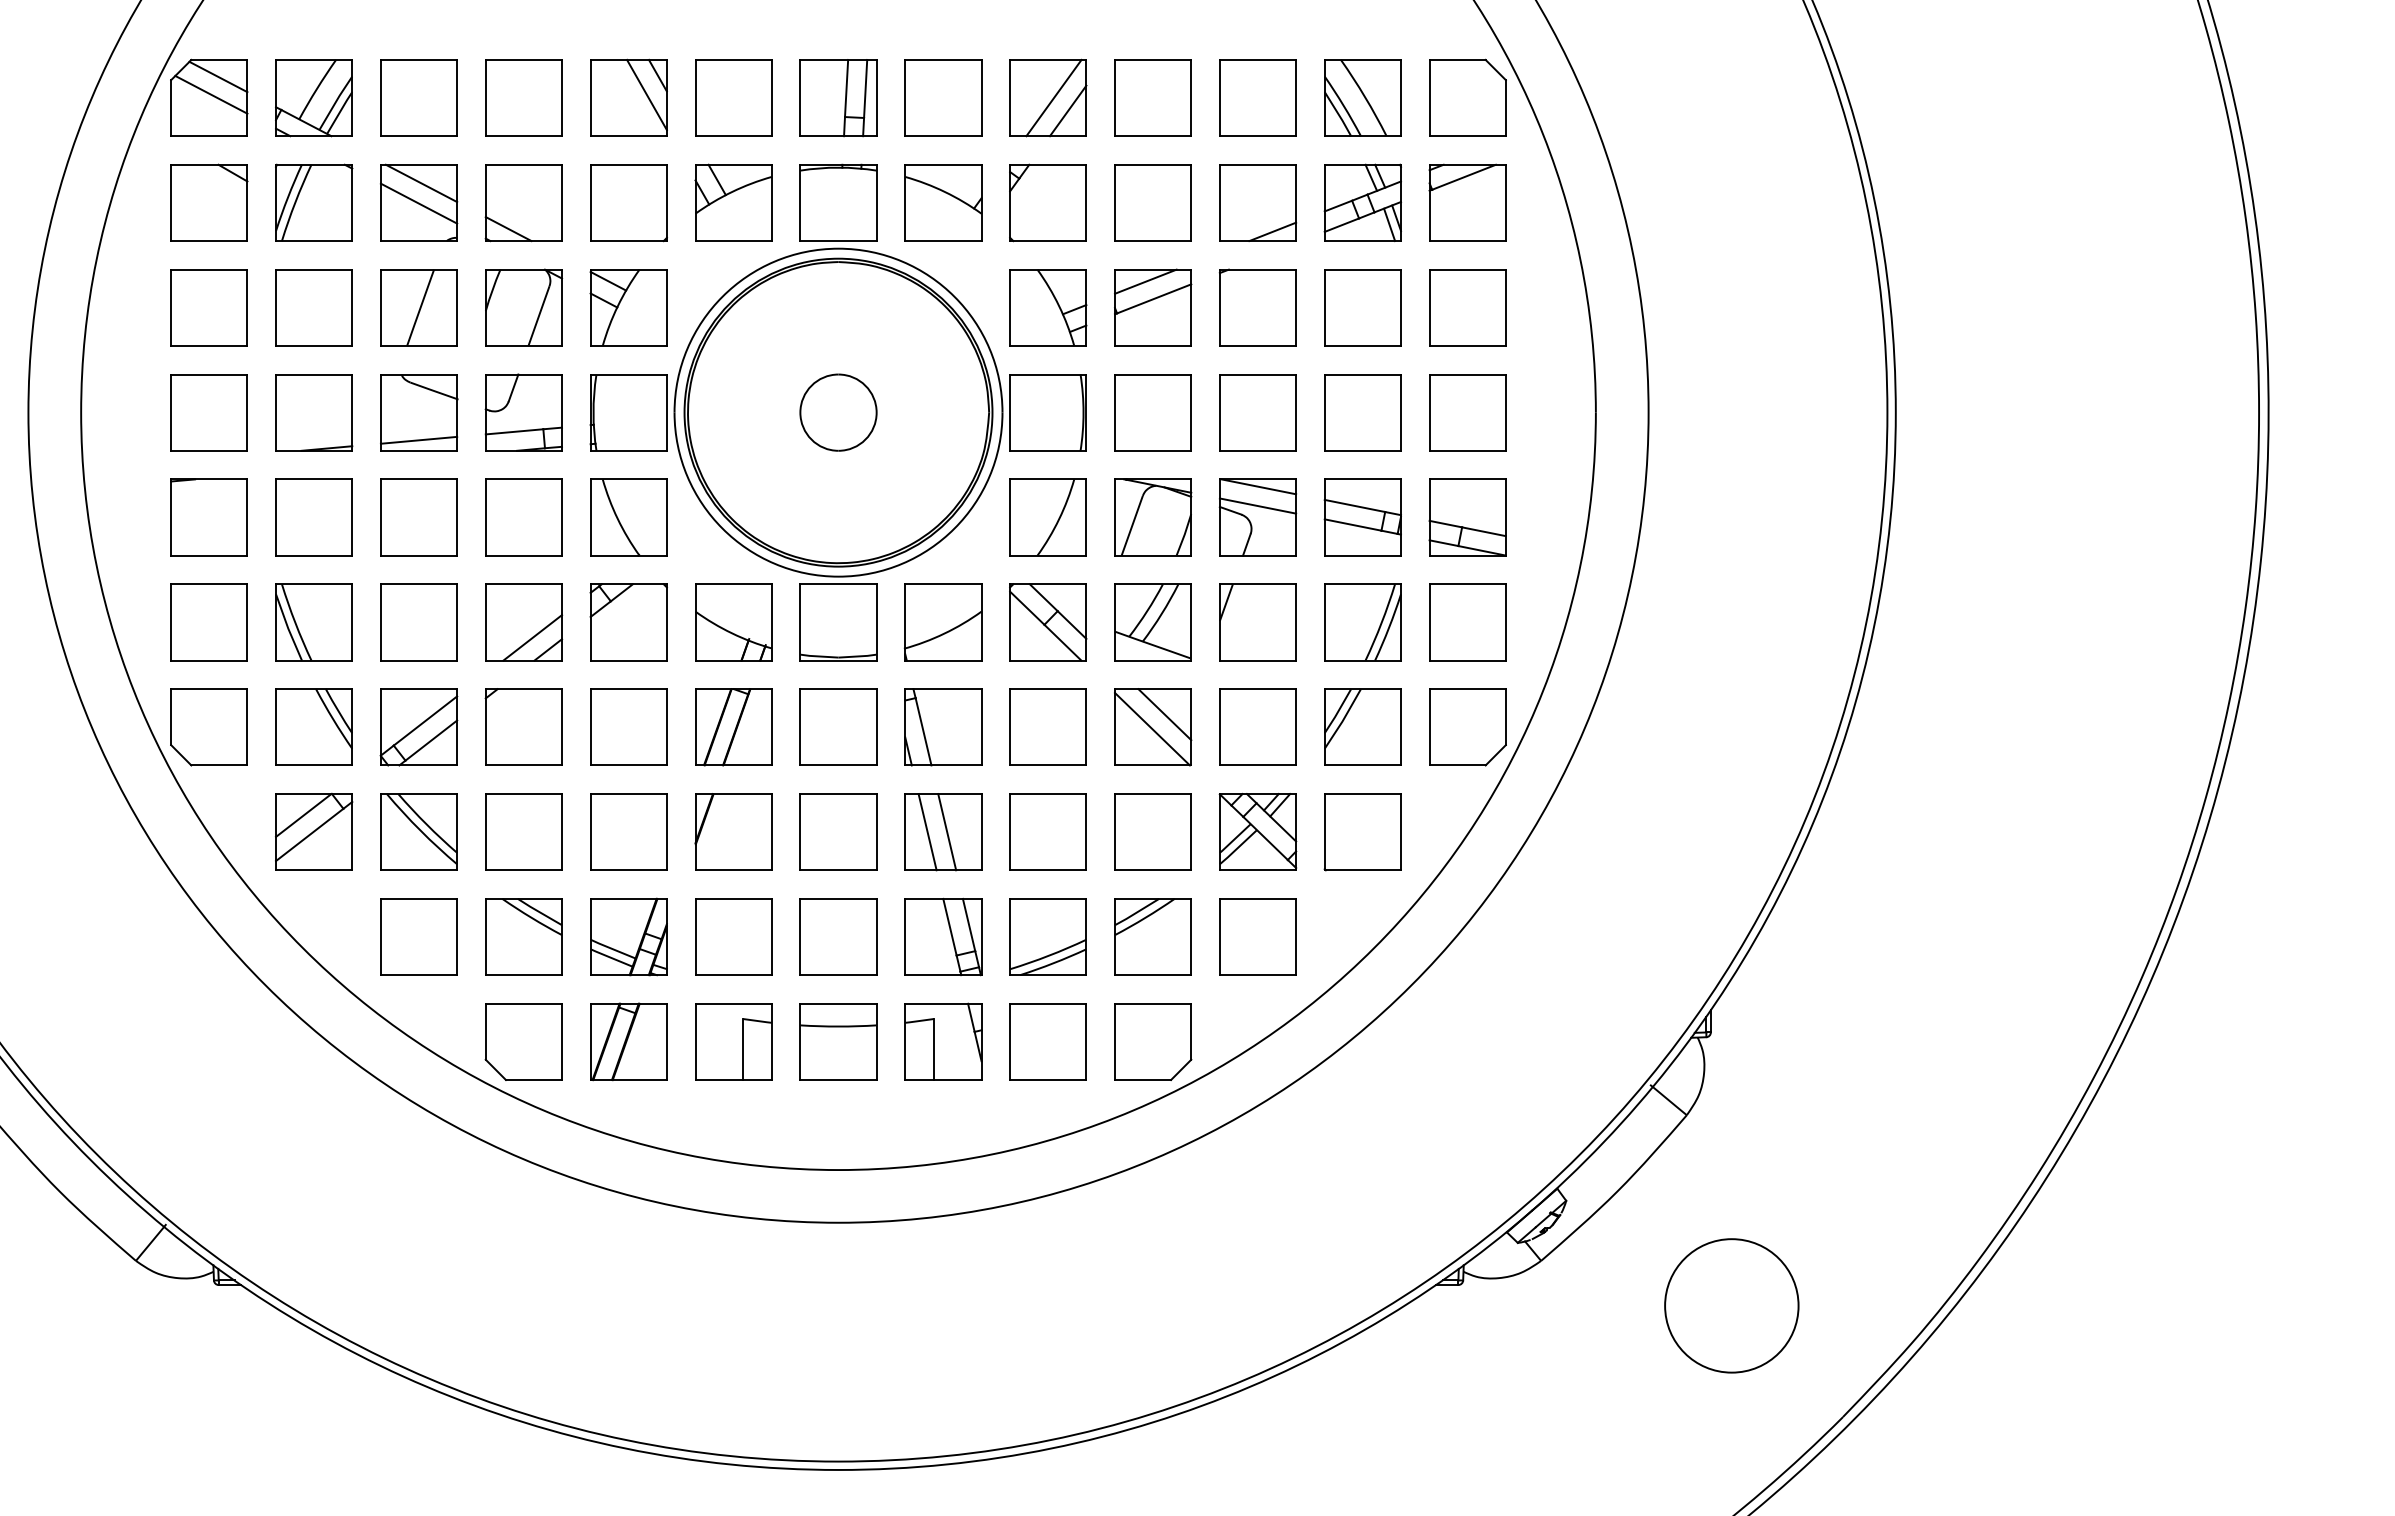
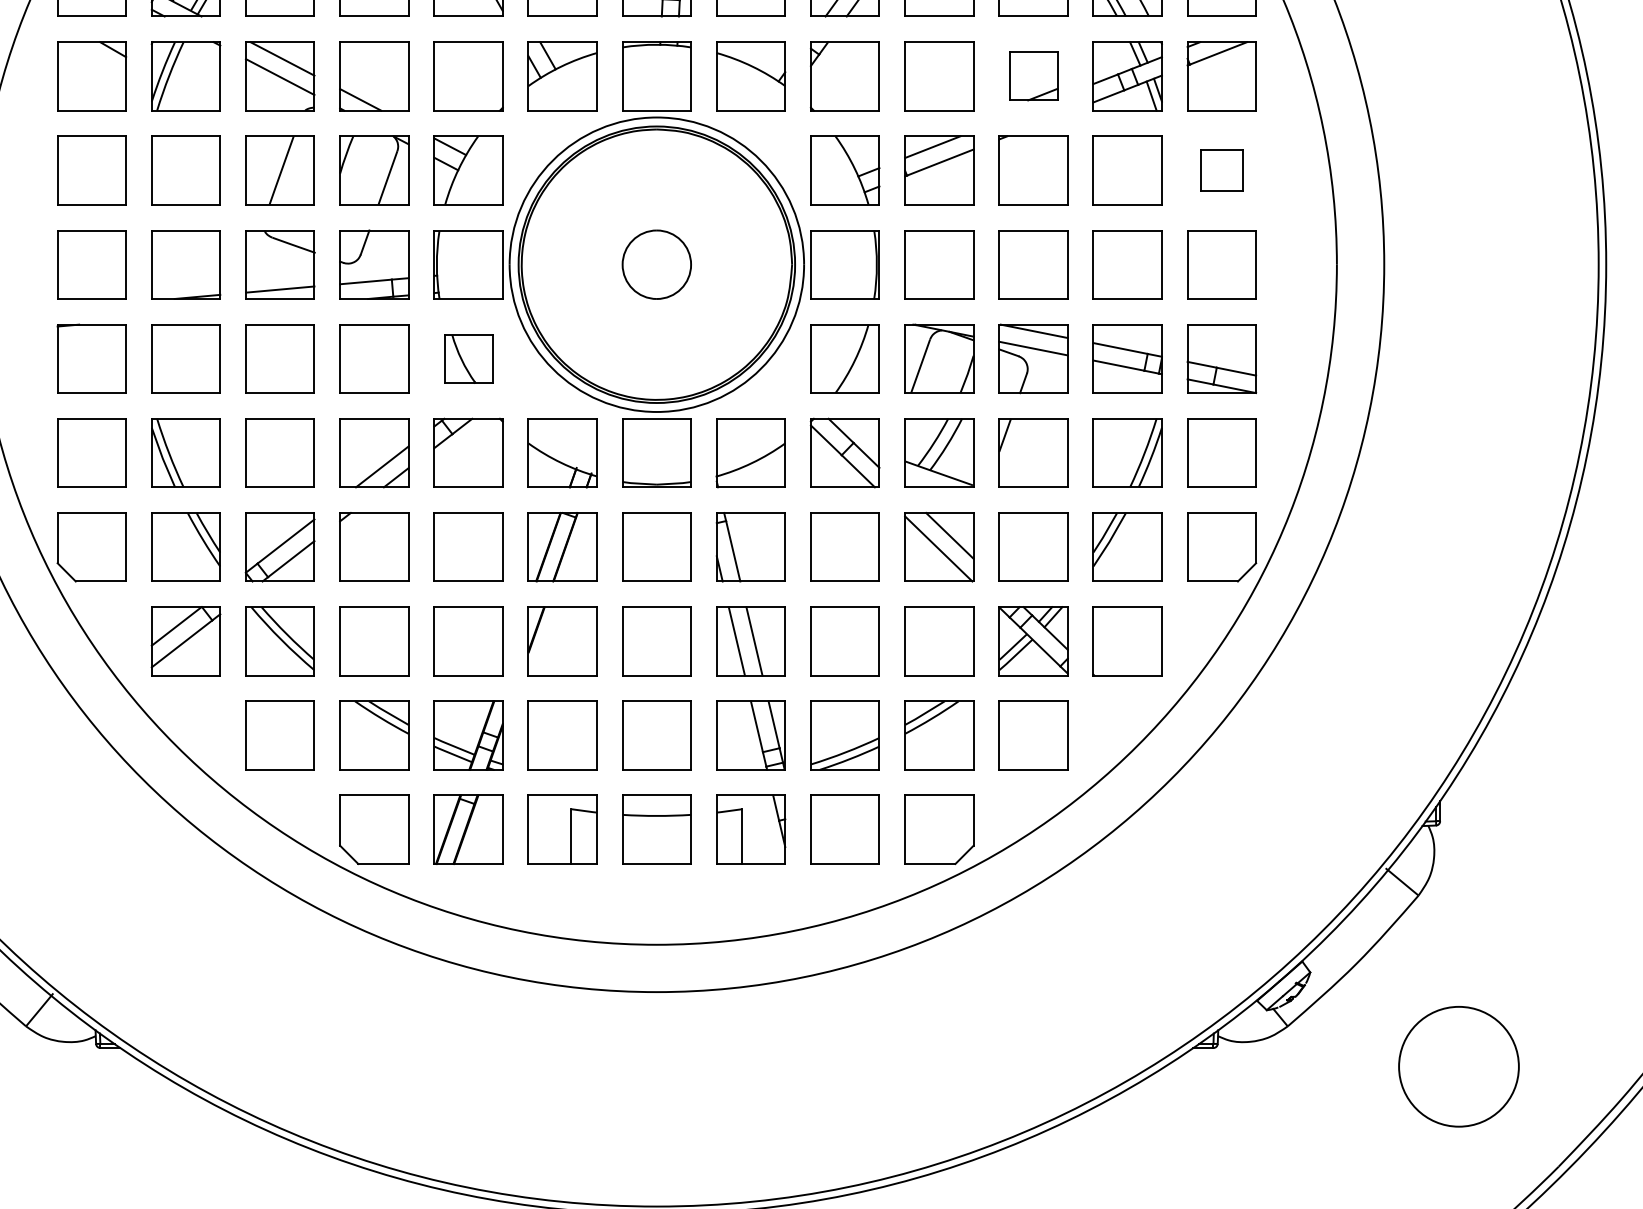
part: (1258, 202) -> (1033, 76), size x0.7
part: (1467, 307) -> (1221, 170), size x0.6
part: (628, 517) -> (468, 358), size x0.7

